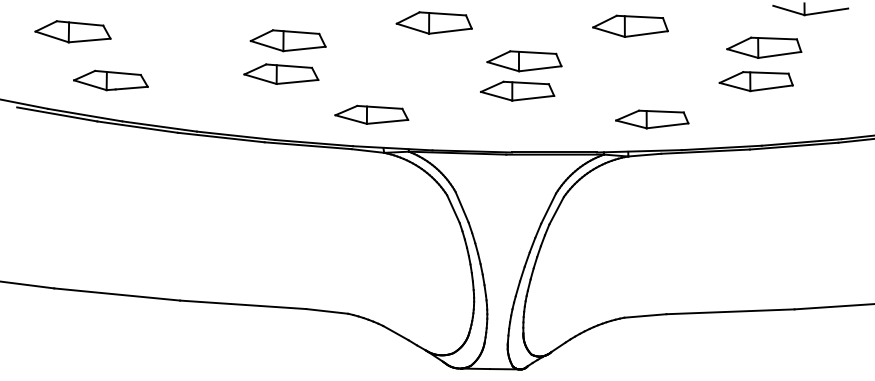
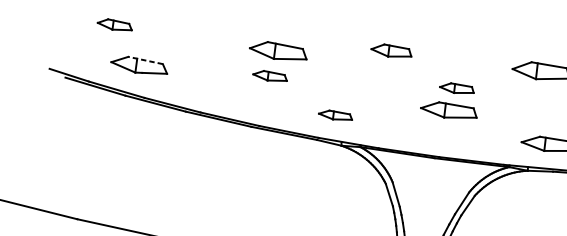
part: (433, 22) -> (391, 50), size x0.7
part: (72, 31) -> (114, 24), size x0.6
part: (524, 61) -> (457, 88), size x0.6
line: (117, 72) -> (145, 60), solid -> dashed
part: (281, 73) -> (270, 75), size x0.6
part: (371, 114) -> (335, 115), size x0.6

